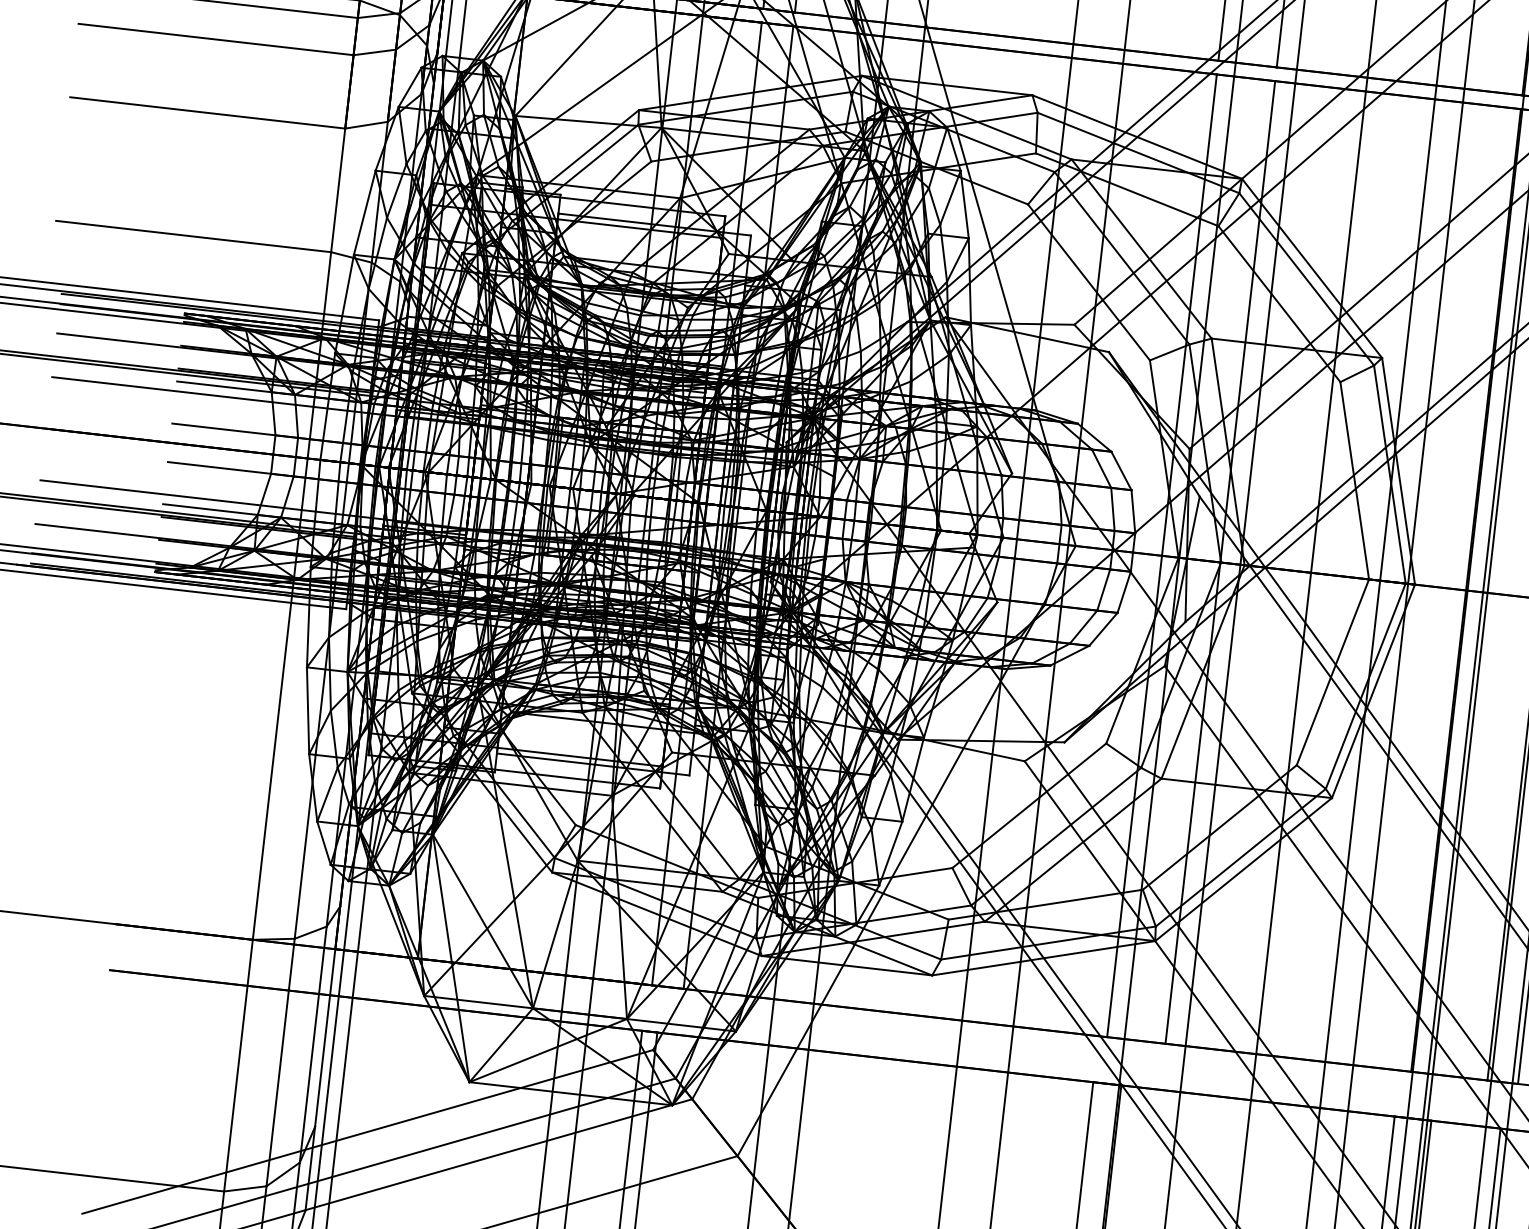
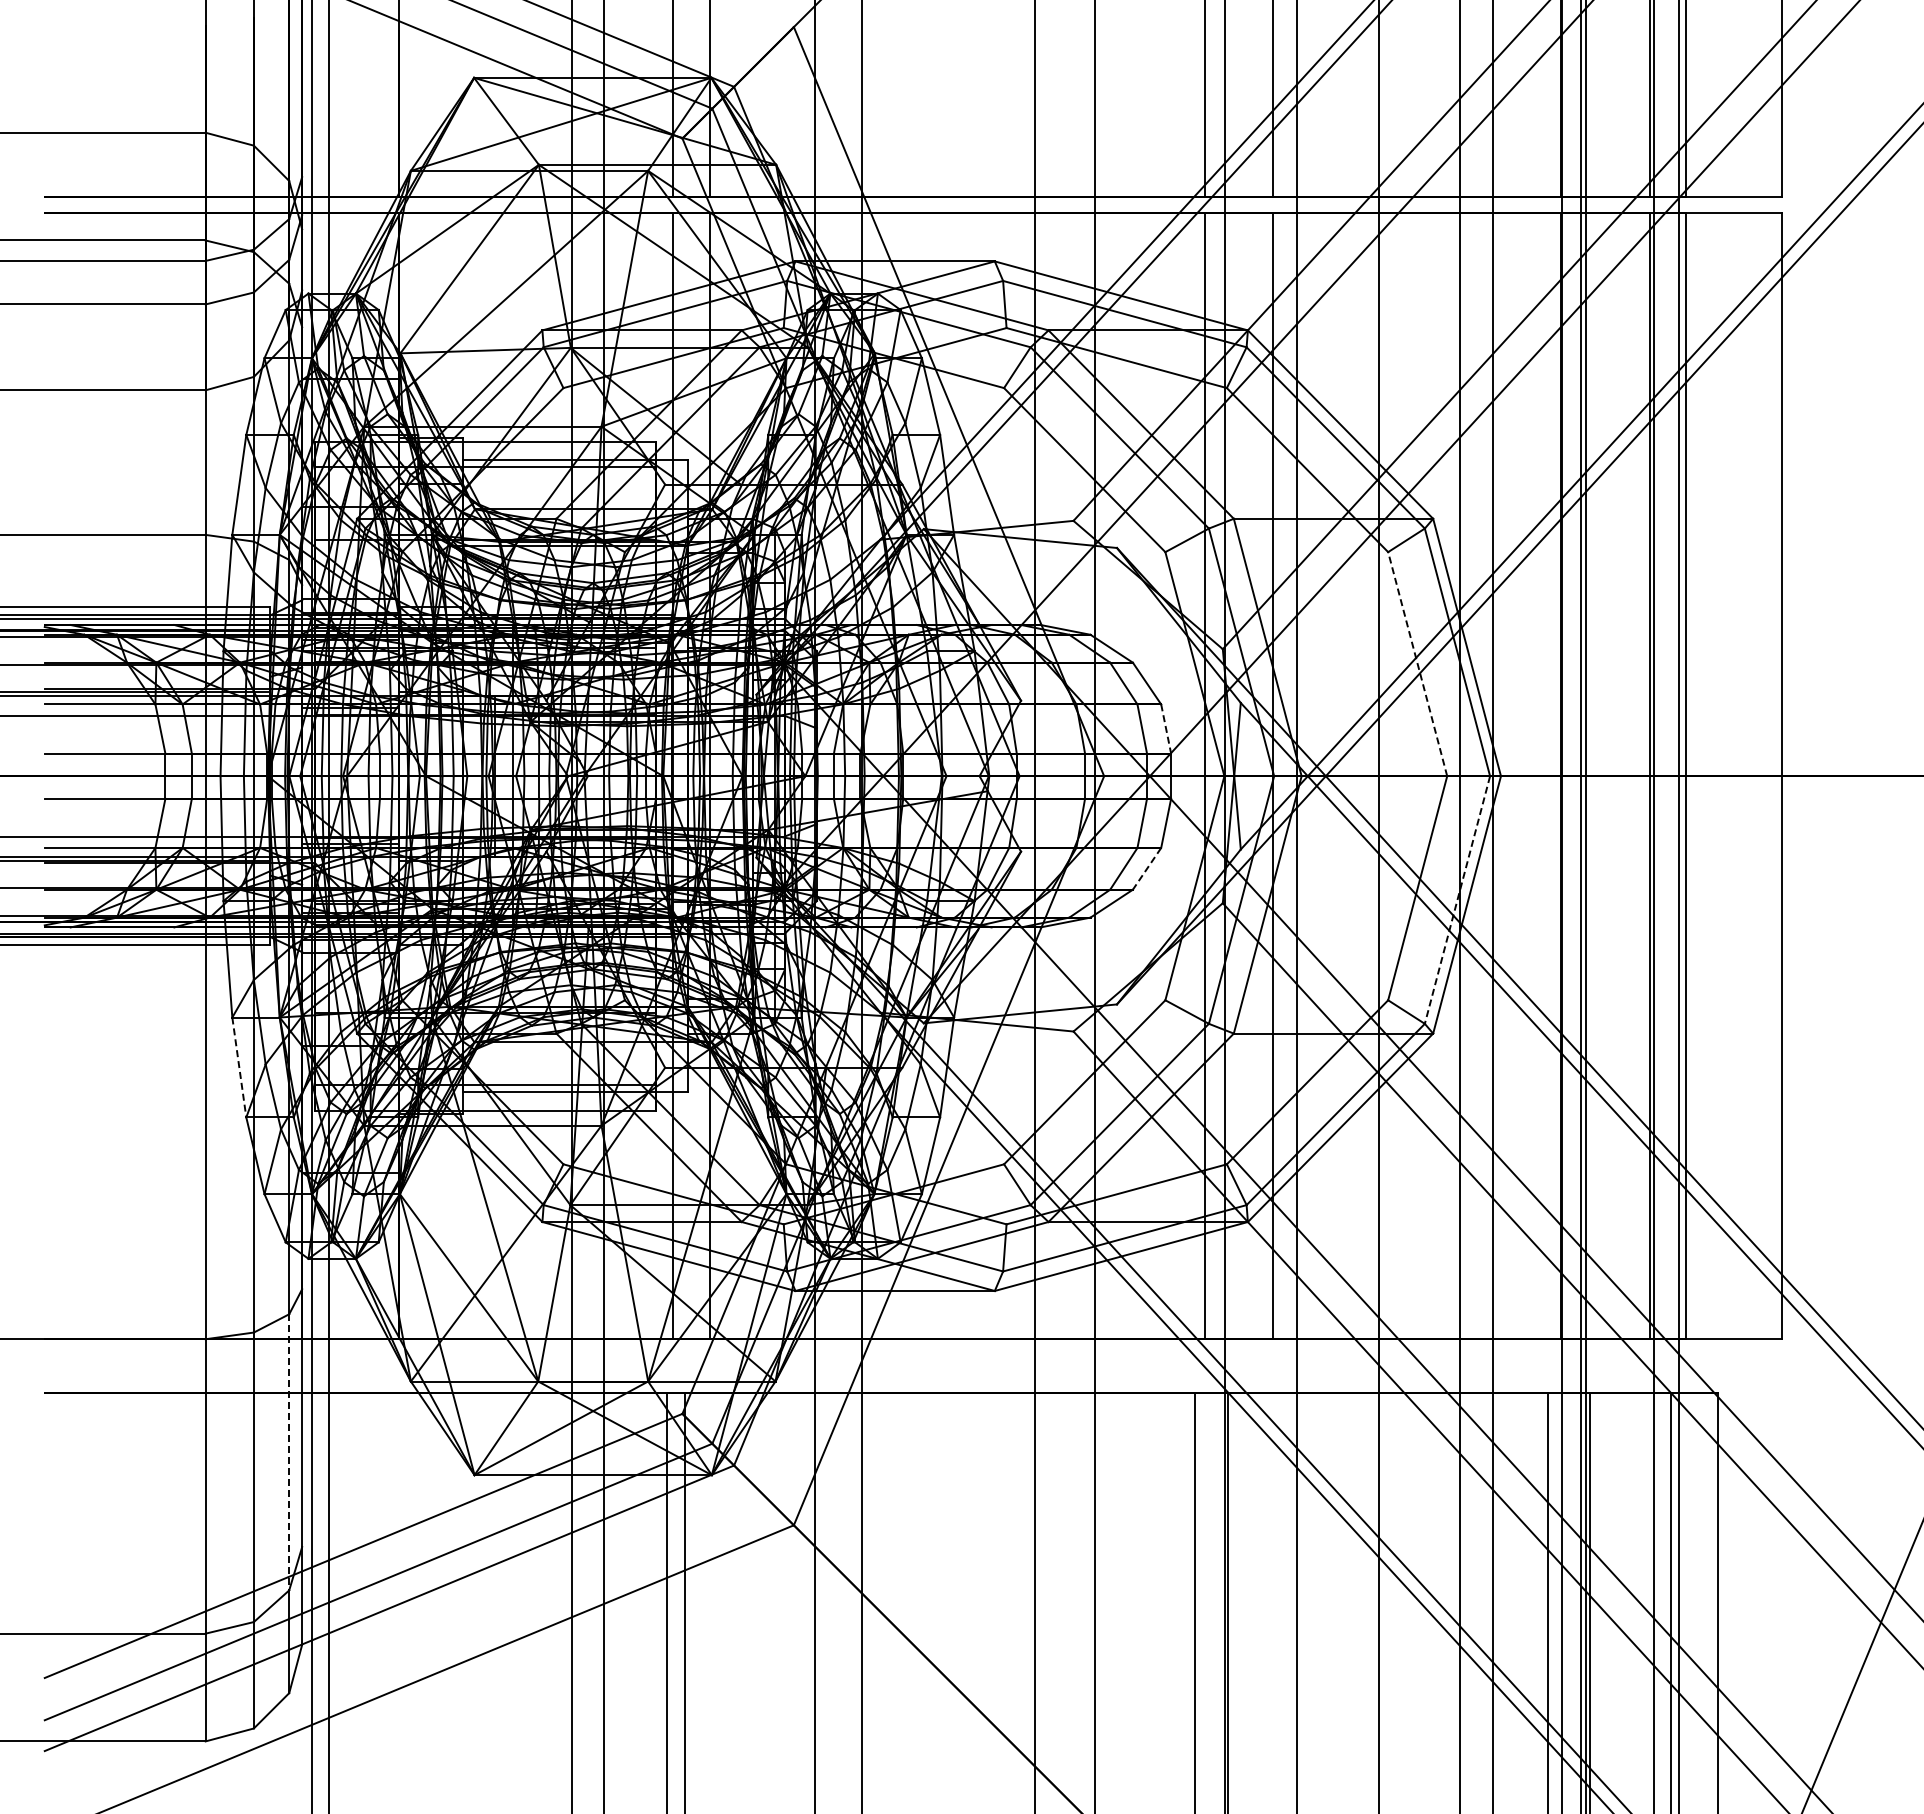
line: (1354, 481) -> (1417, 664), solid -> dashed
line: (1133, 512) -> (1166, 729), solid -> dashed
line: (1102, 629) -> (1146, 869), solid -> dashed
line: (1365, 686) -> (1457, 900), solid -> dashed
line: (308, 710) -> (239, 1067), solid -> dashed
line: (313, 1044) -> (289, 1452), solid -> dashed

